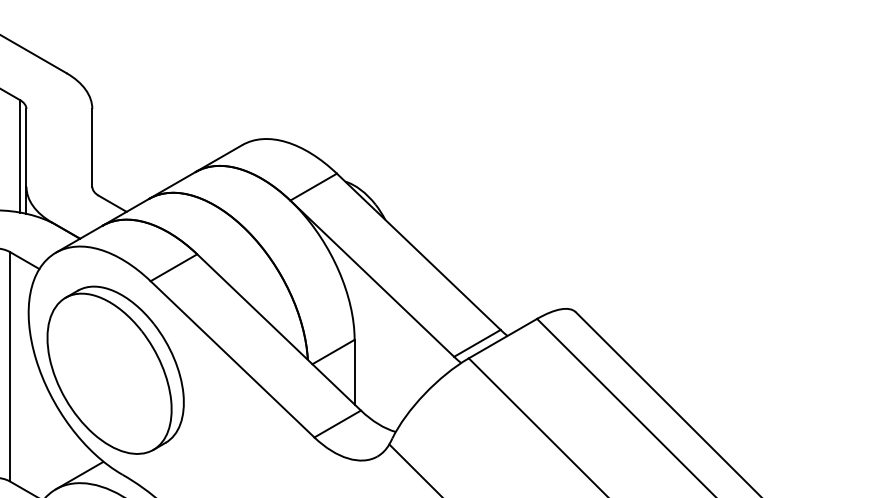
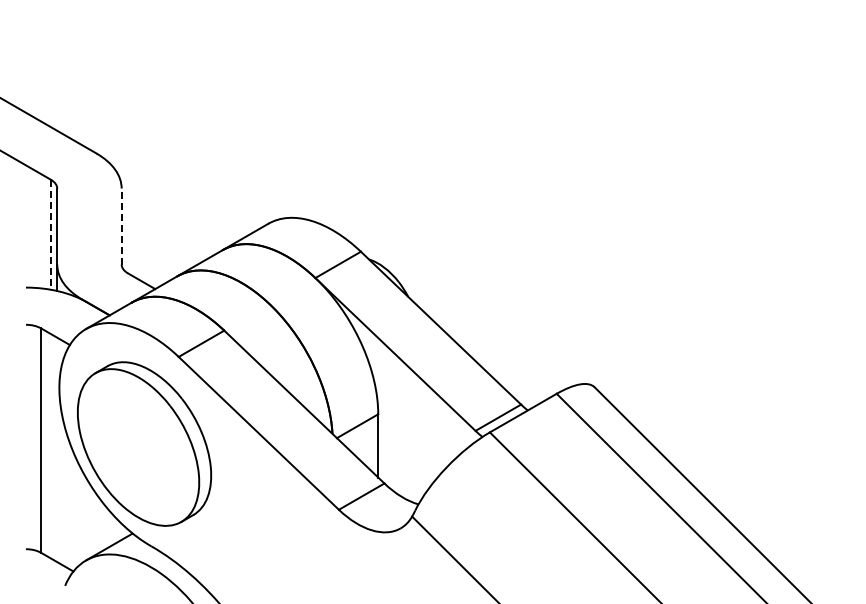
line: (92, 147) -> (121, 226), solid -> dashed
line: (19, 156) -> (50, 234), solid -> dashed

